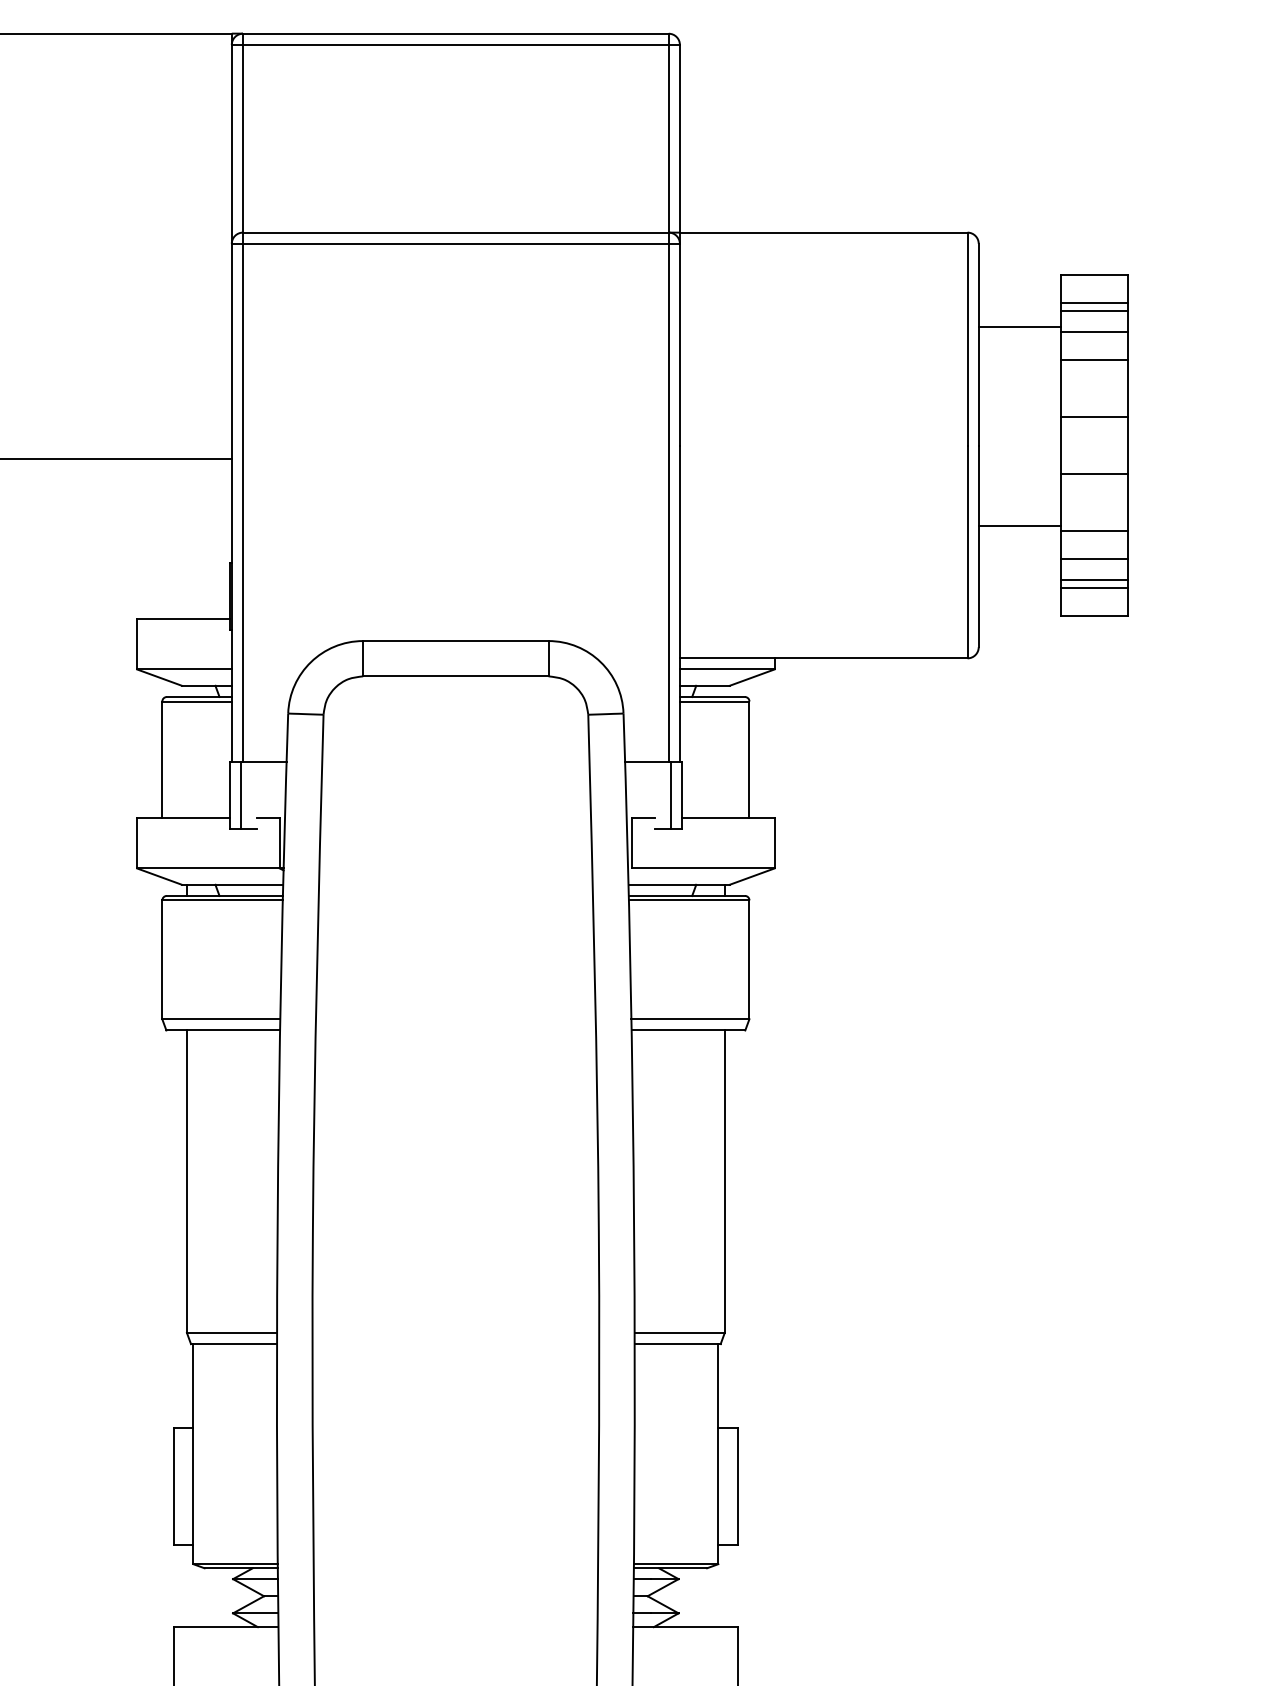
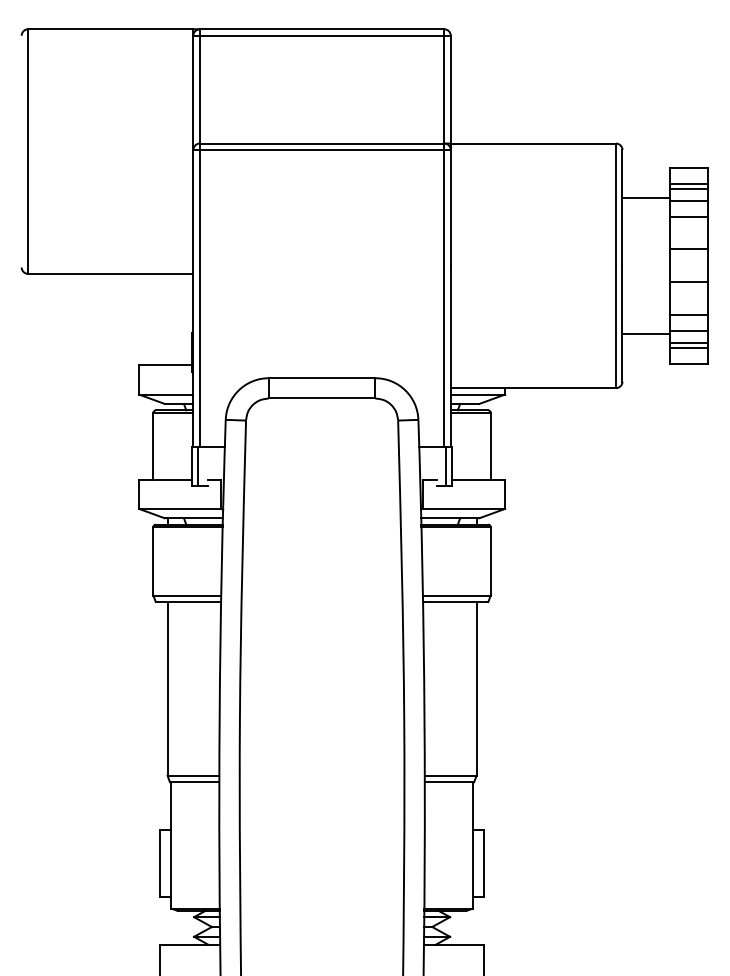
line: (1018, 526) -> (645, 334), moved

